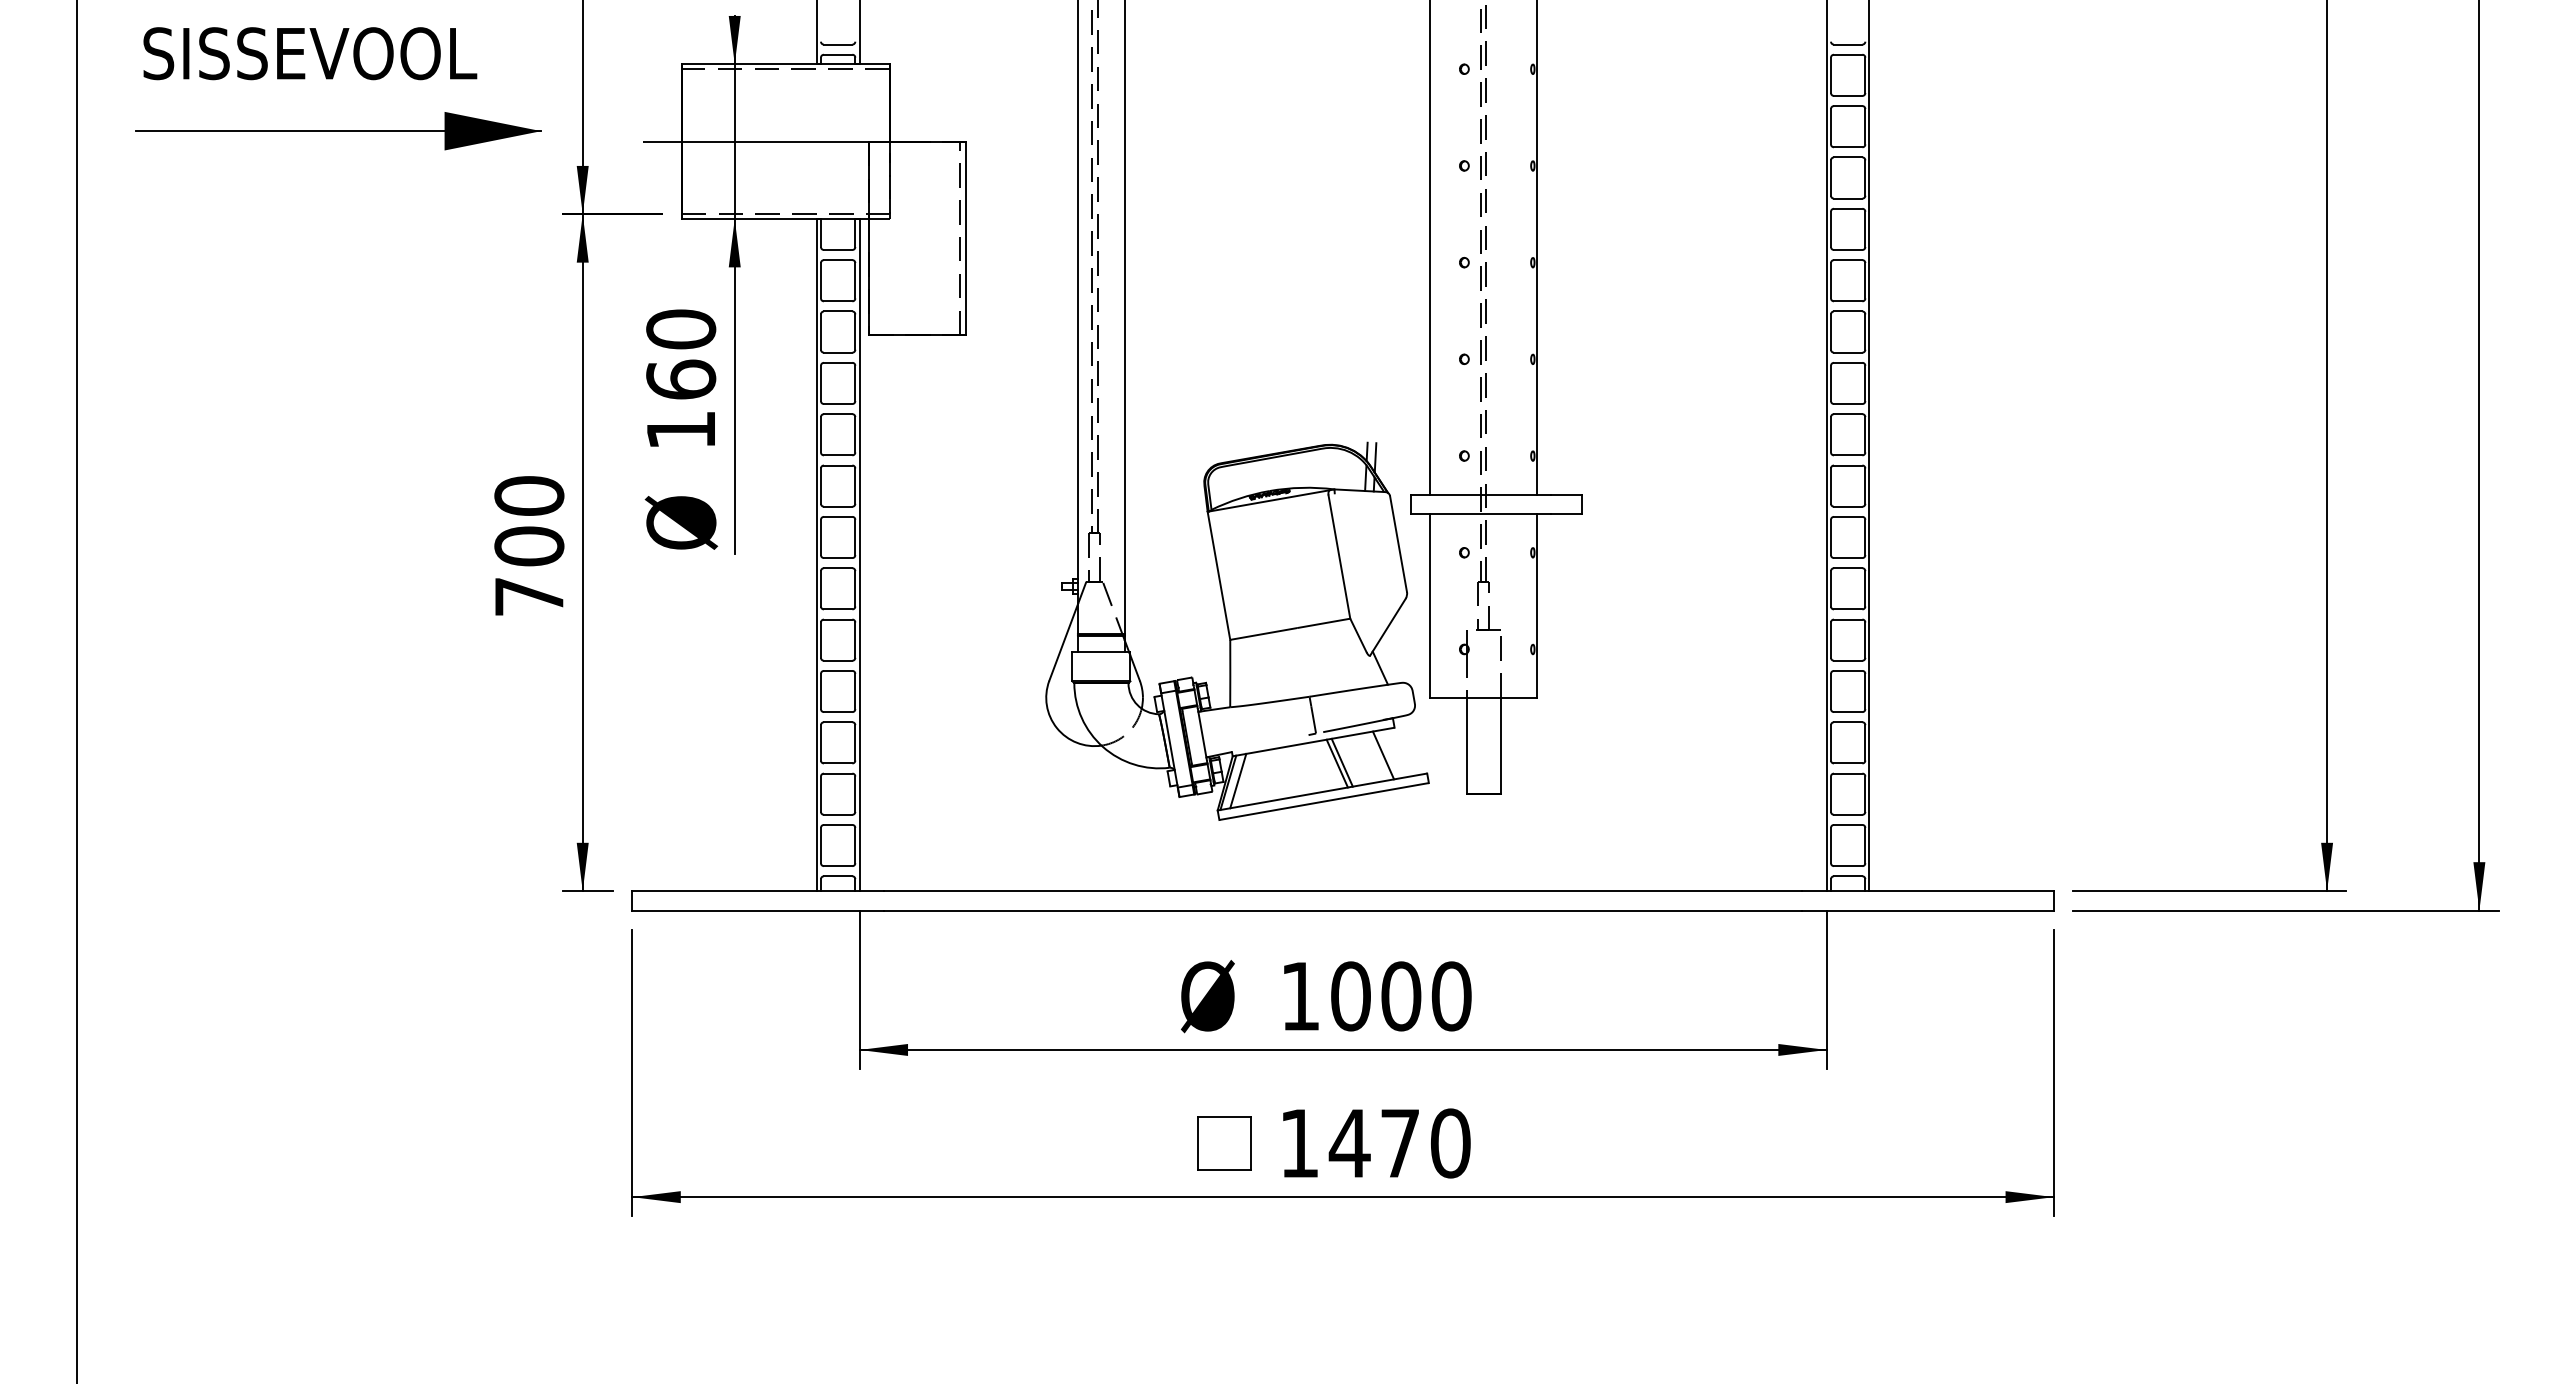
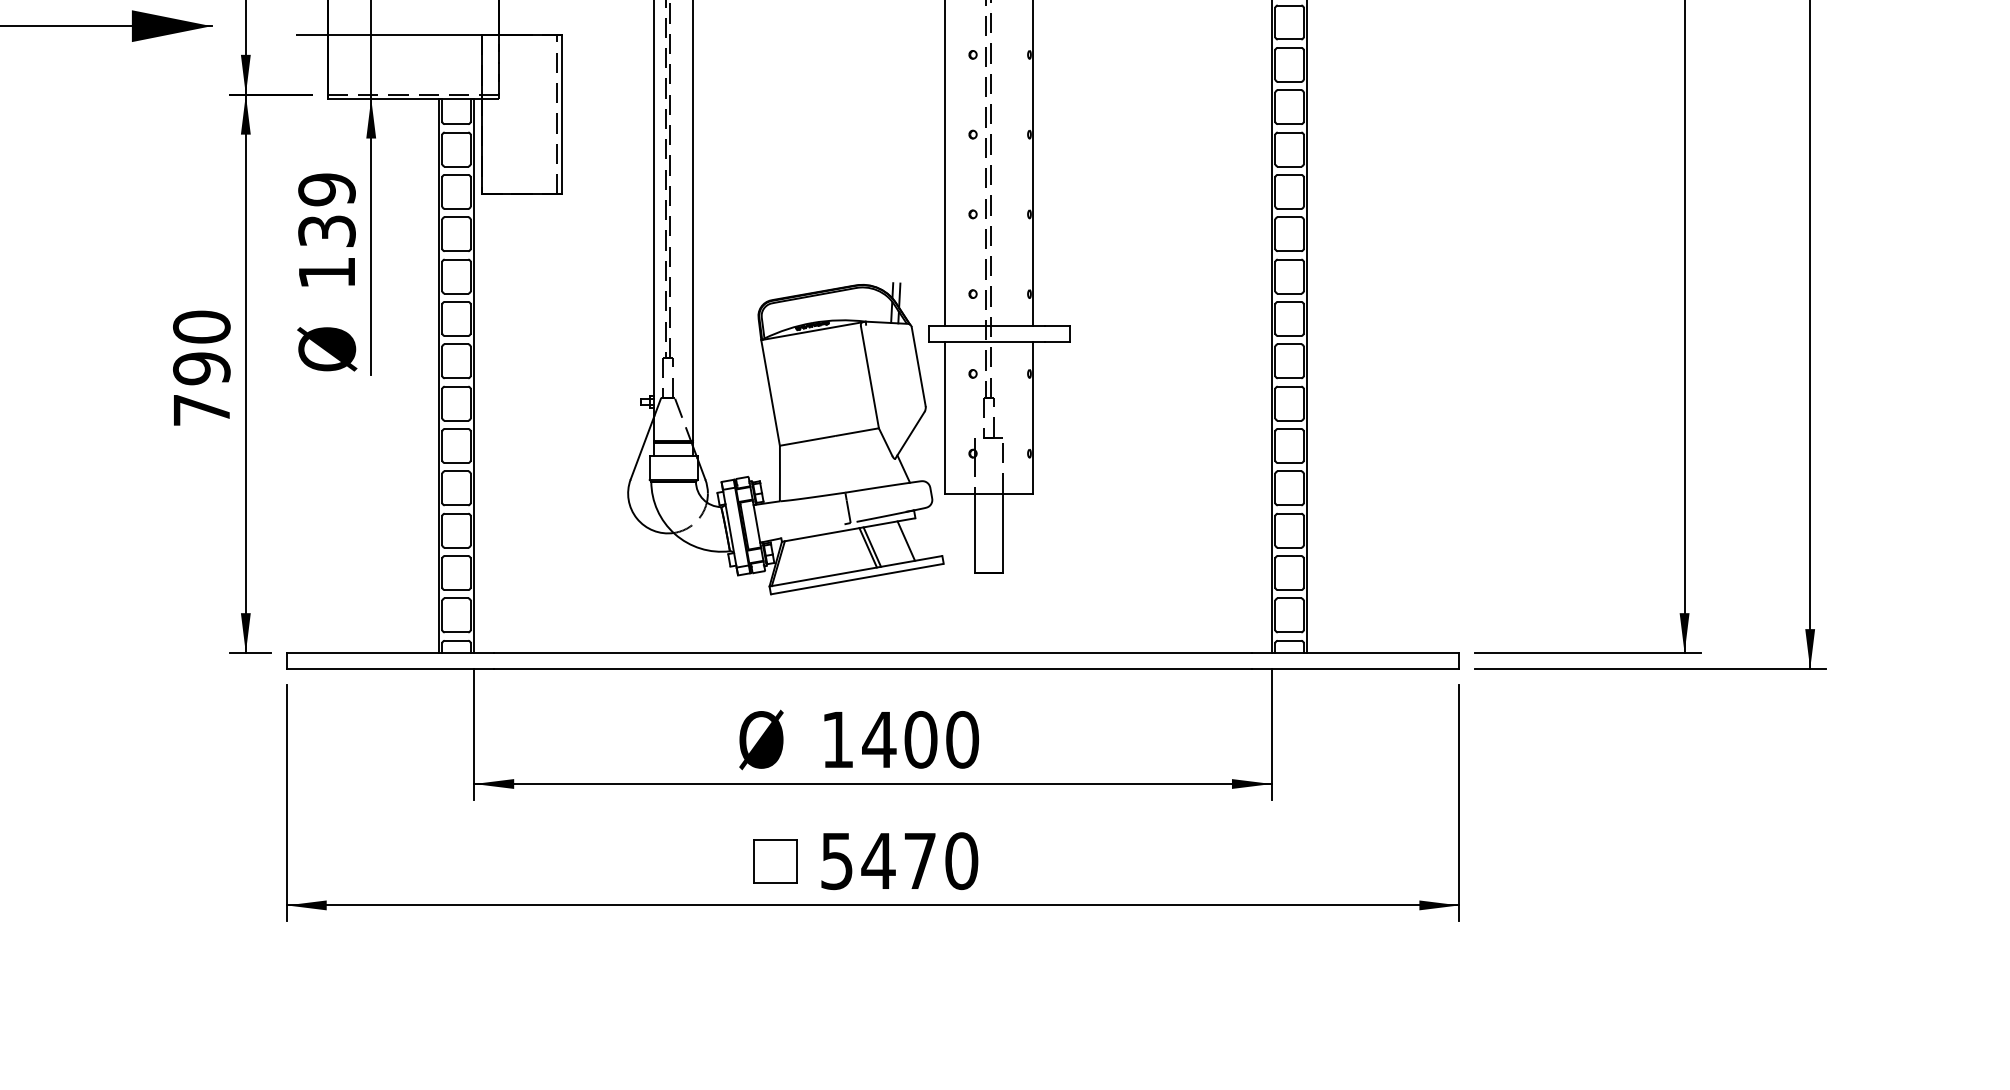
text: (681, 354) -> (327, 210), 160 -> 139
text: (529, 546) -> (201, 368), 700 -> 790
line: (1238, 780) -> (786, 561), removed
text: (1350, 996) -> (879, 739), 1000 -> 1400
text: (1298, 1143) -> (836, 861), 1470 -> 5470

